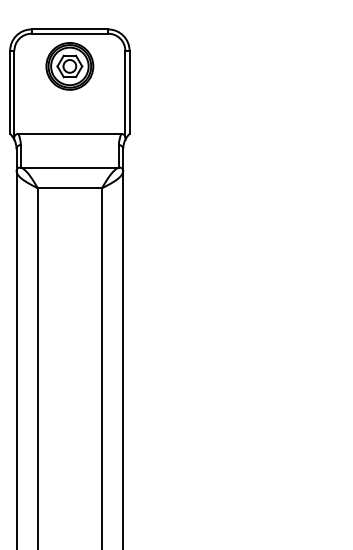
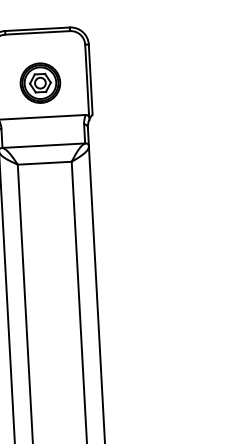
part: (69, 66) -> (40, 83), moved

